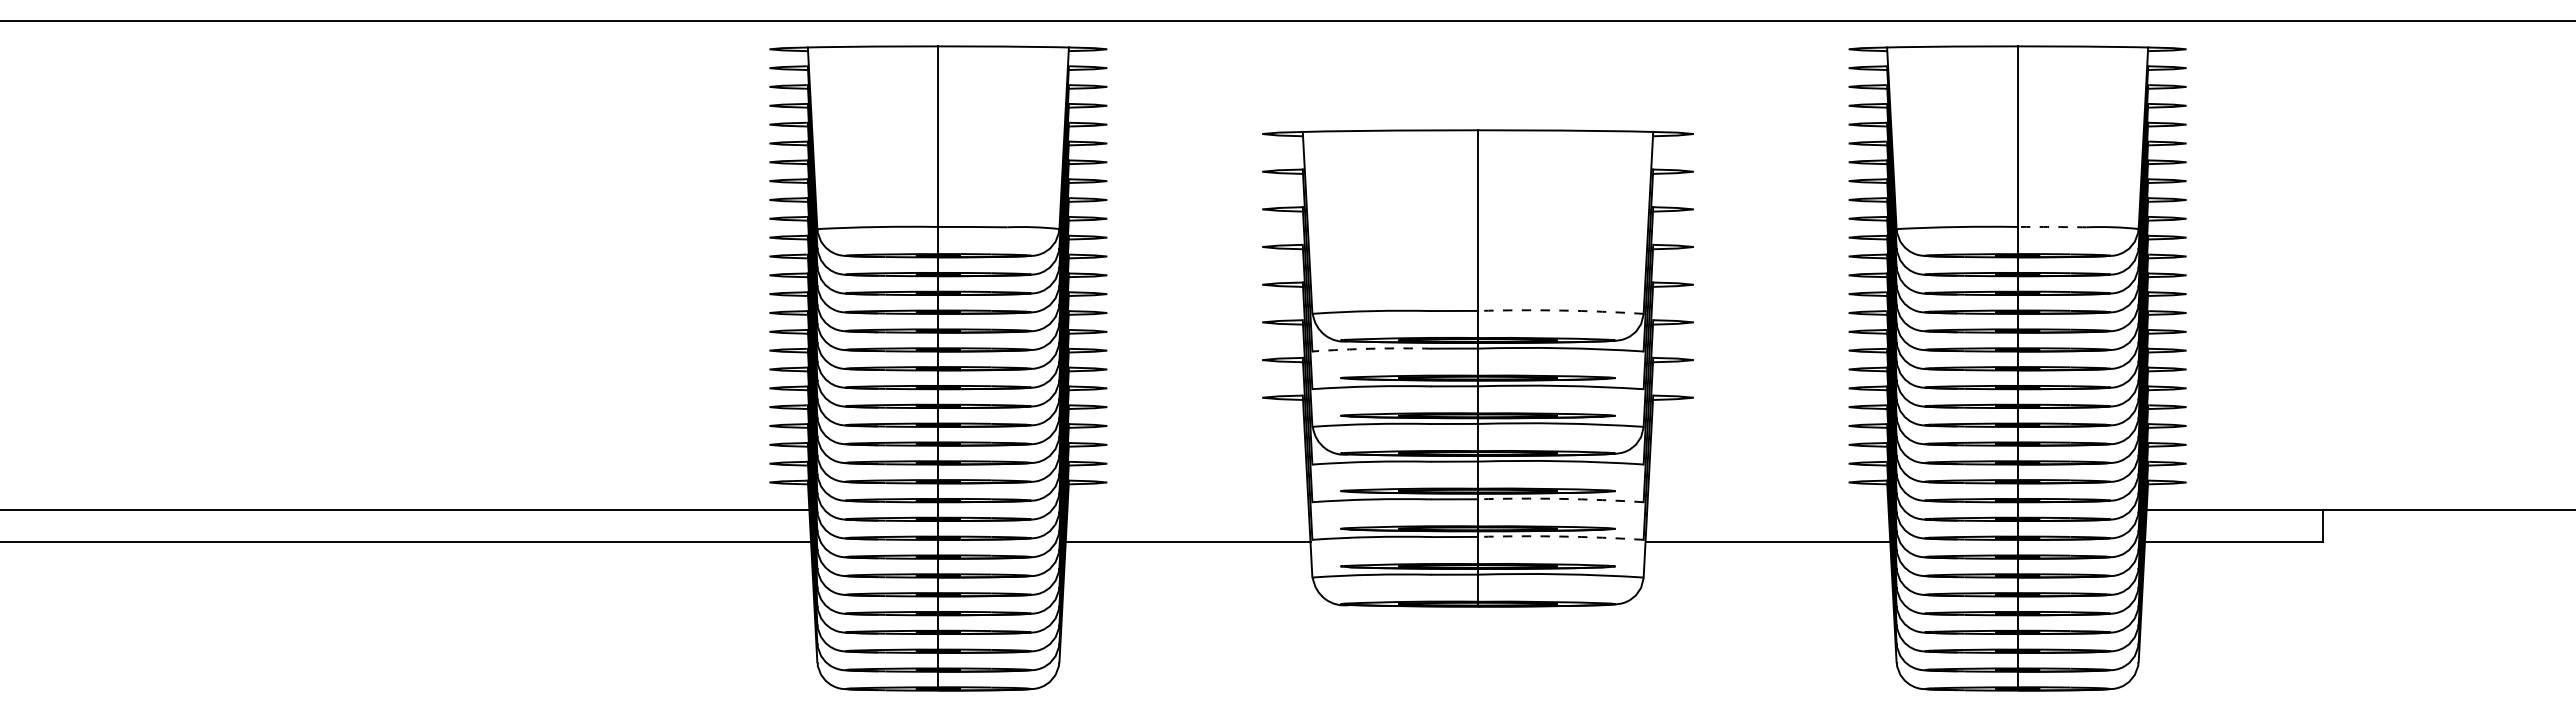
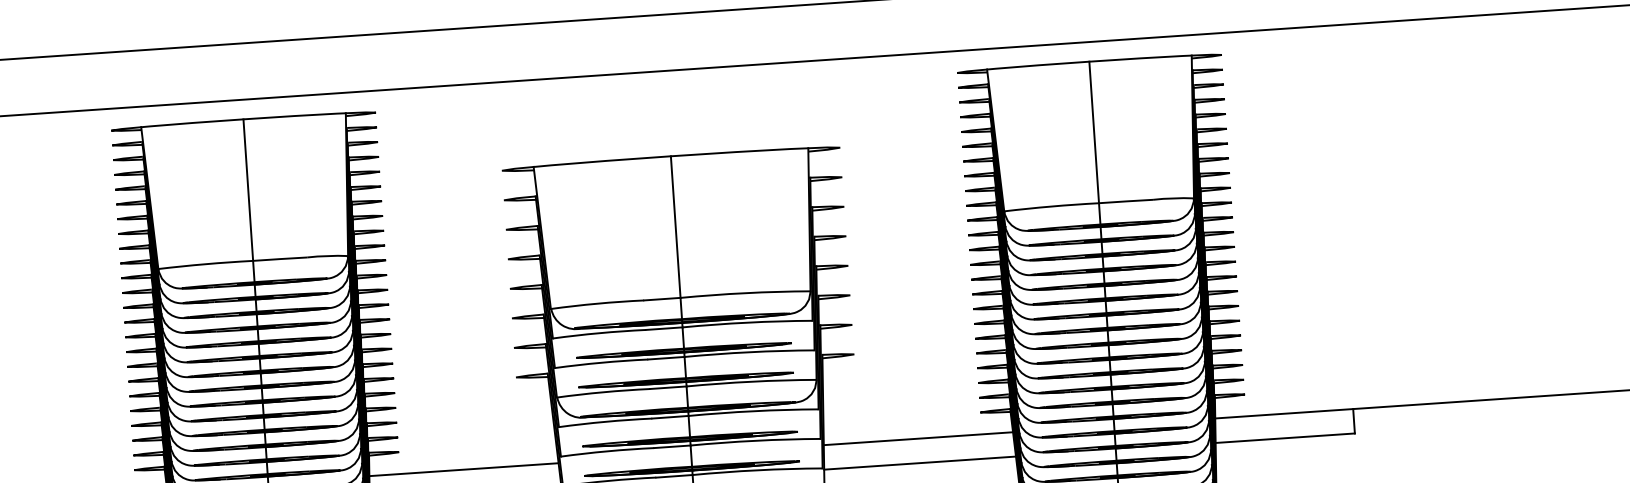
arc: (2052, 227) -> (1126, 201), dashed -> solid
arc: (1560, 310) -> (745, 293), dashed -> solid
arc: (1371, 348) -> (599, 333), dashed -> solid
arc: (1560, 498) -> (755, 440), dashed -> solid
line: (1187, 510) -> (463, 469), added
line: (1767, 510) -> (918, 438), added
arc: (1560, 536) -> (757, 470), dashed -> solid

